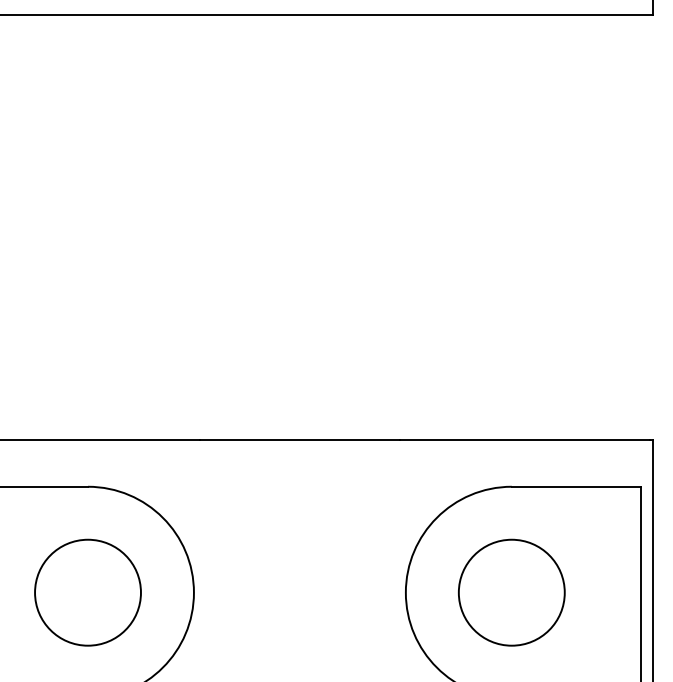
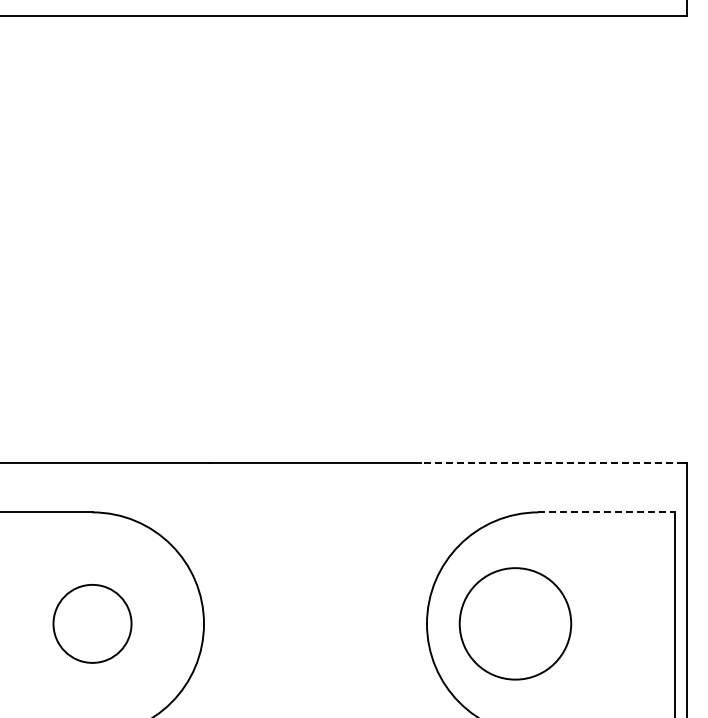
line: (524, 439) -> (551, 462), solid -> dashed
line: (577, 486) -> (607, 512), solid -> dashed
circle: (87, 592) -> (92, 623), size x0.7
circle: (511, 592) -> (515, 623), moved

